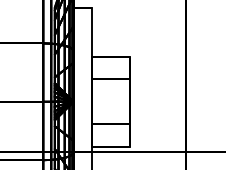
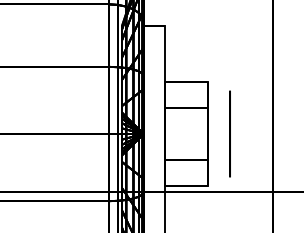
circle: (148, 101) -> (229, 133), added

